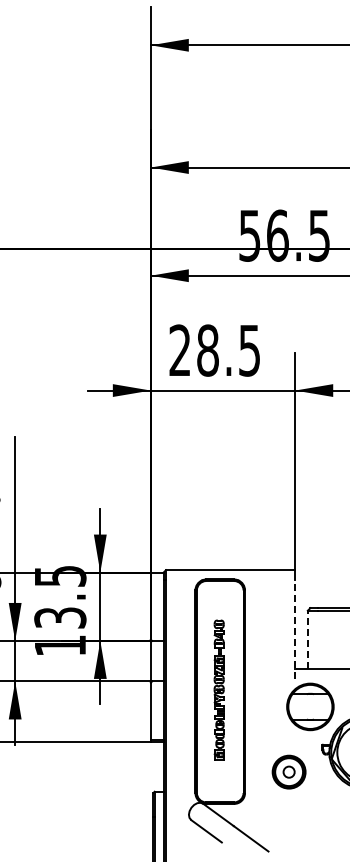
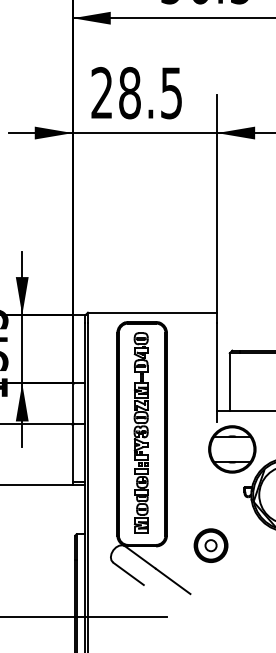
line: (295, 629) -> (217, 372), dashed -> solid
line: (307, 639) -> (229, 382), dashed -> solid
part: (218, 689) -> (140, 432), size x1.43
part: (288, 771) -> (210, 545), moved

